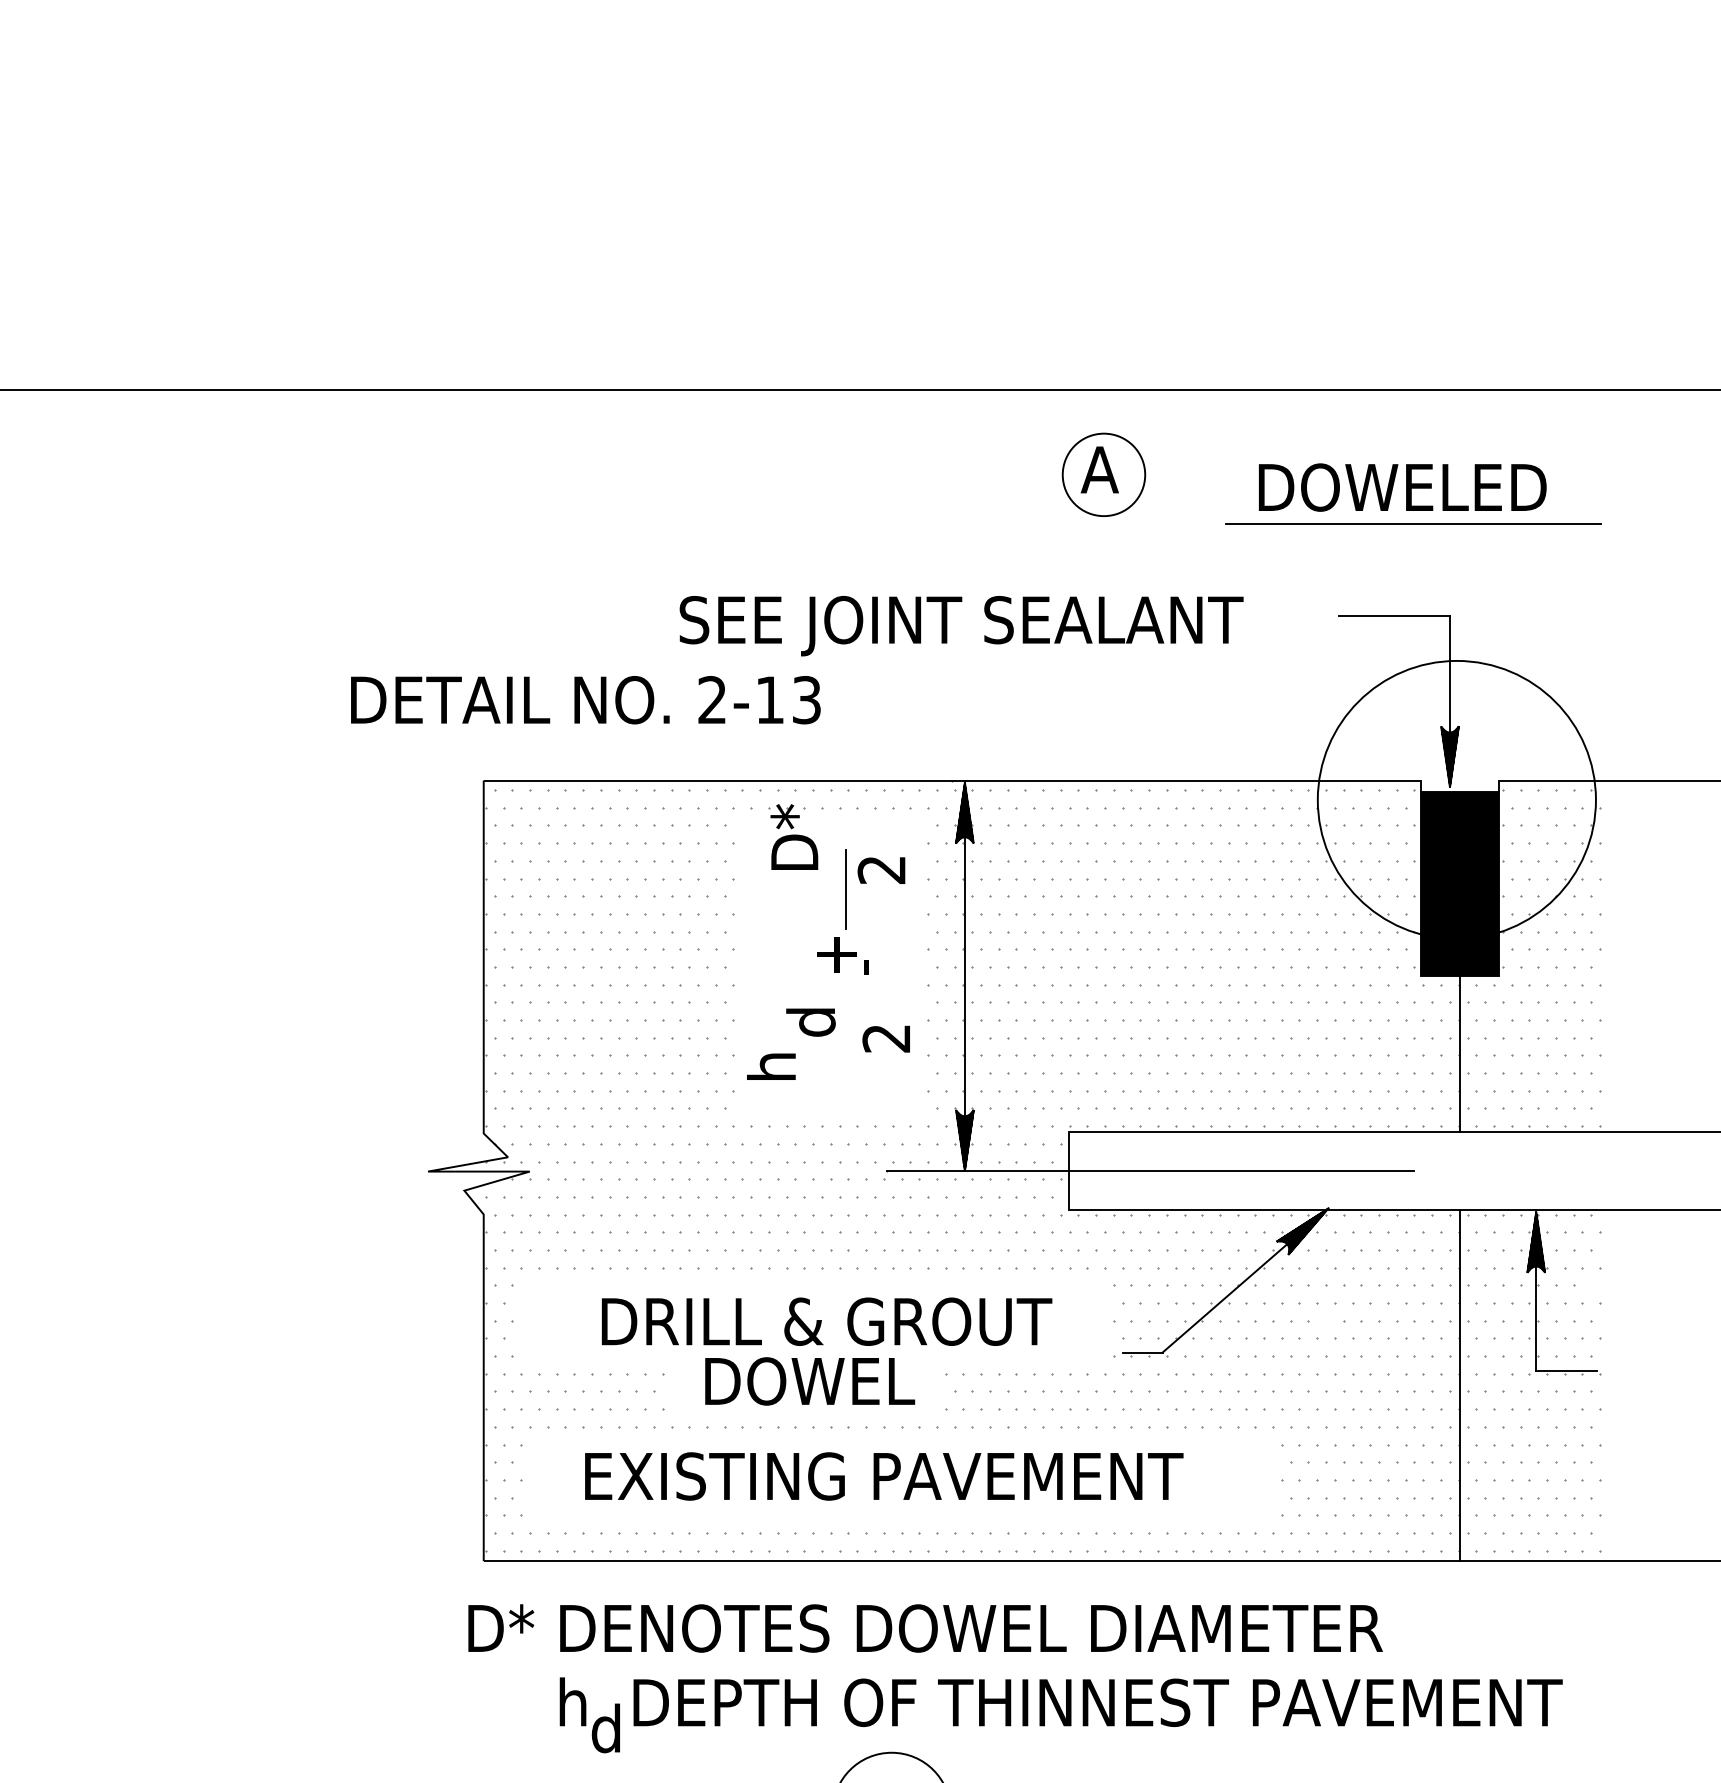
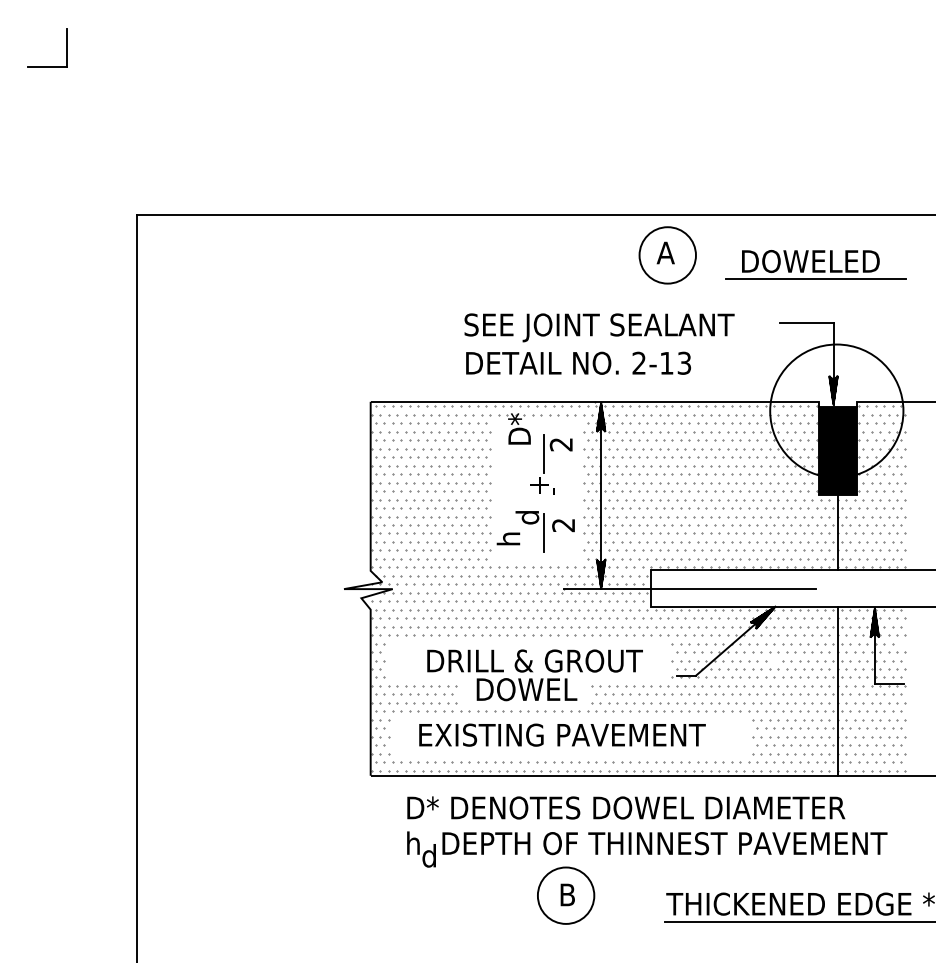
circle: (1103, 475) -> (667, 255), size x1.43
text: (585, 698) -> (578, 362), moved
line: (846, 1053) -> (544, 532), added
text: (925, 1627) -> (626, 807), moved

